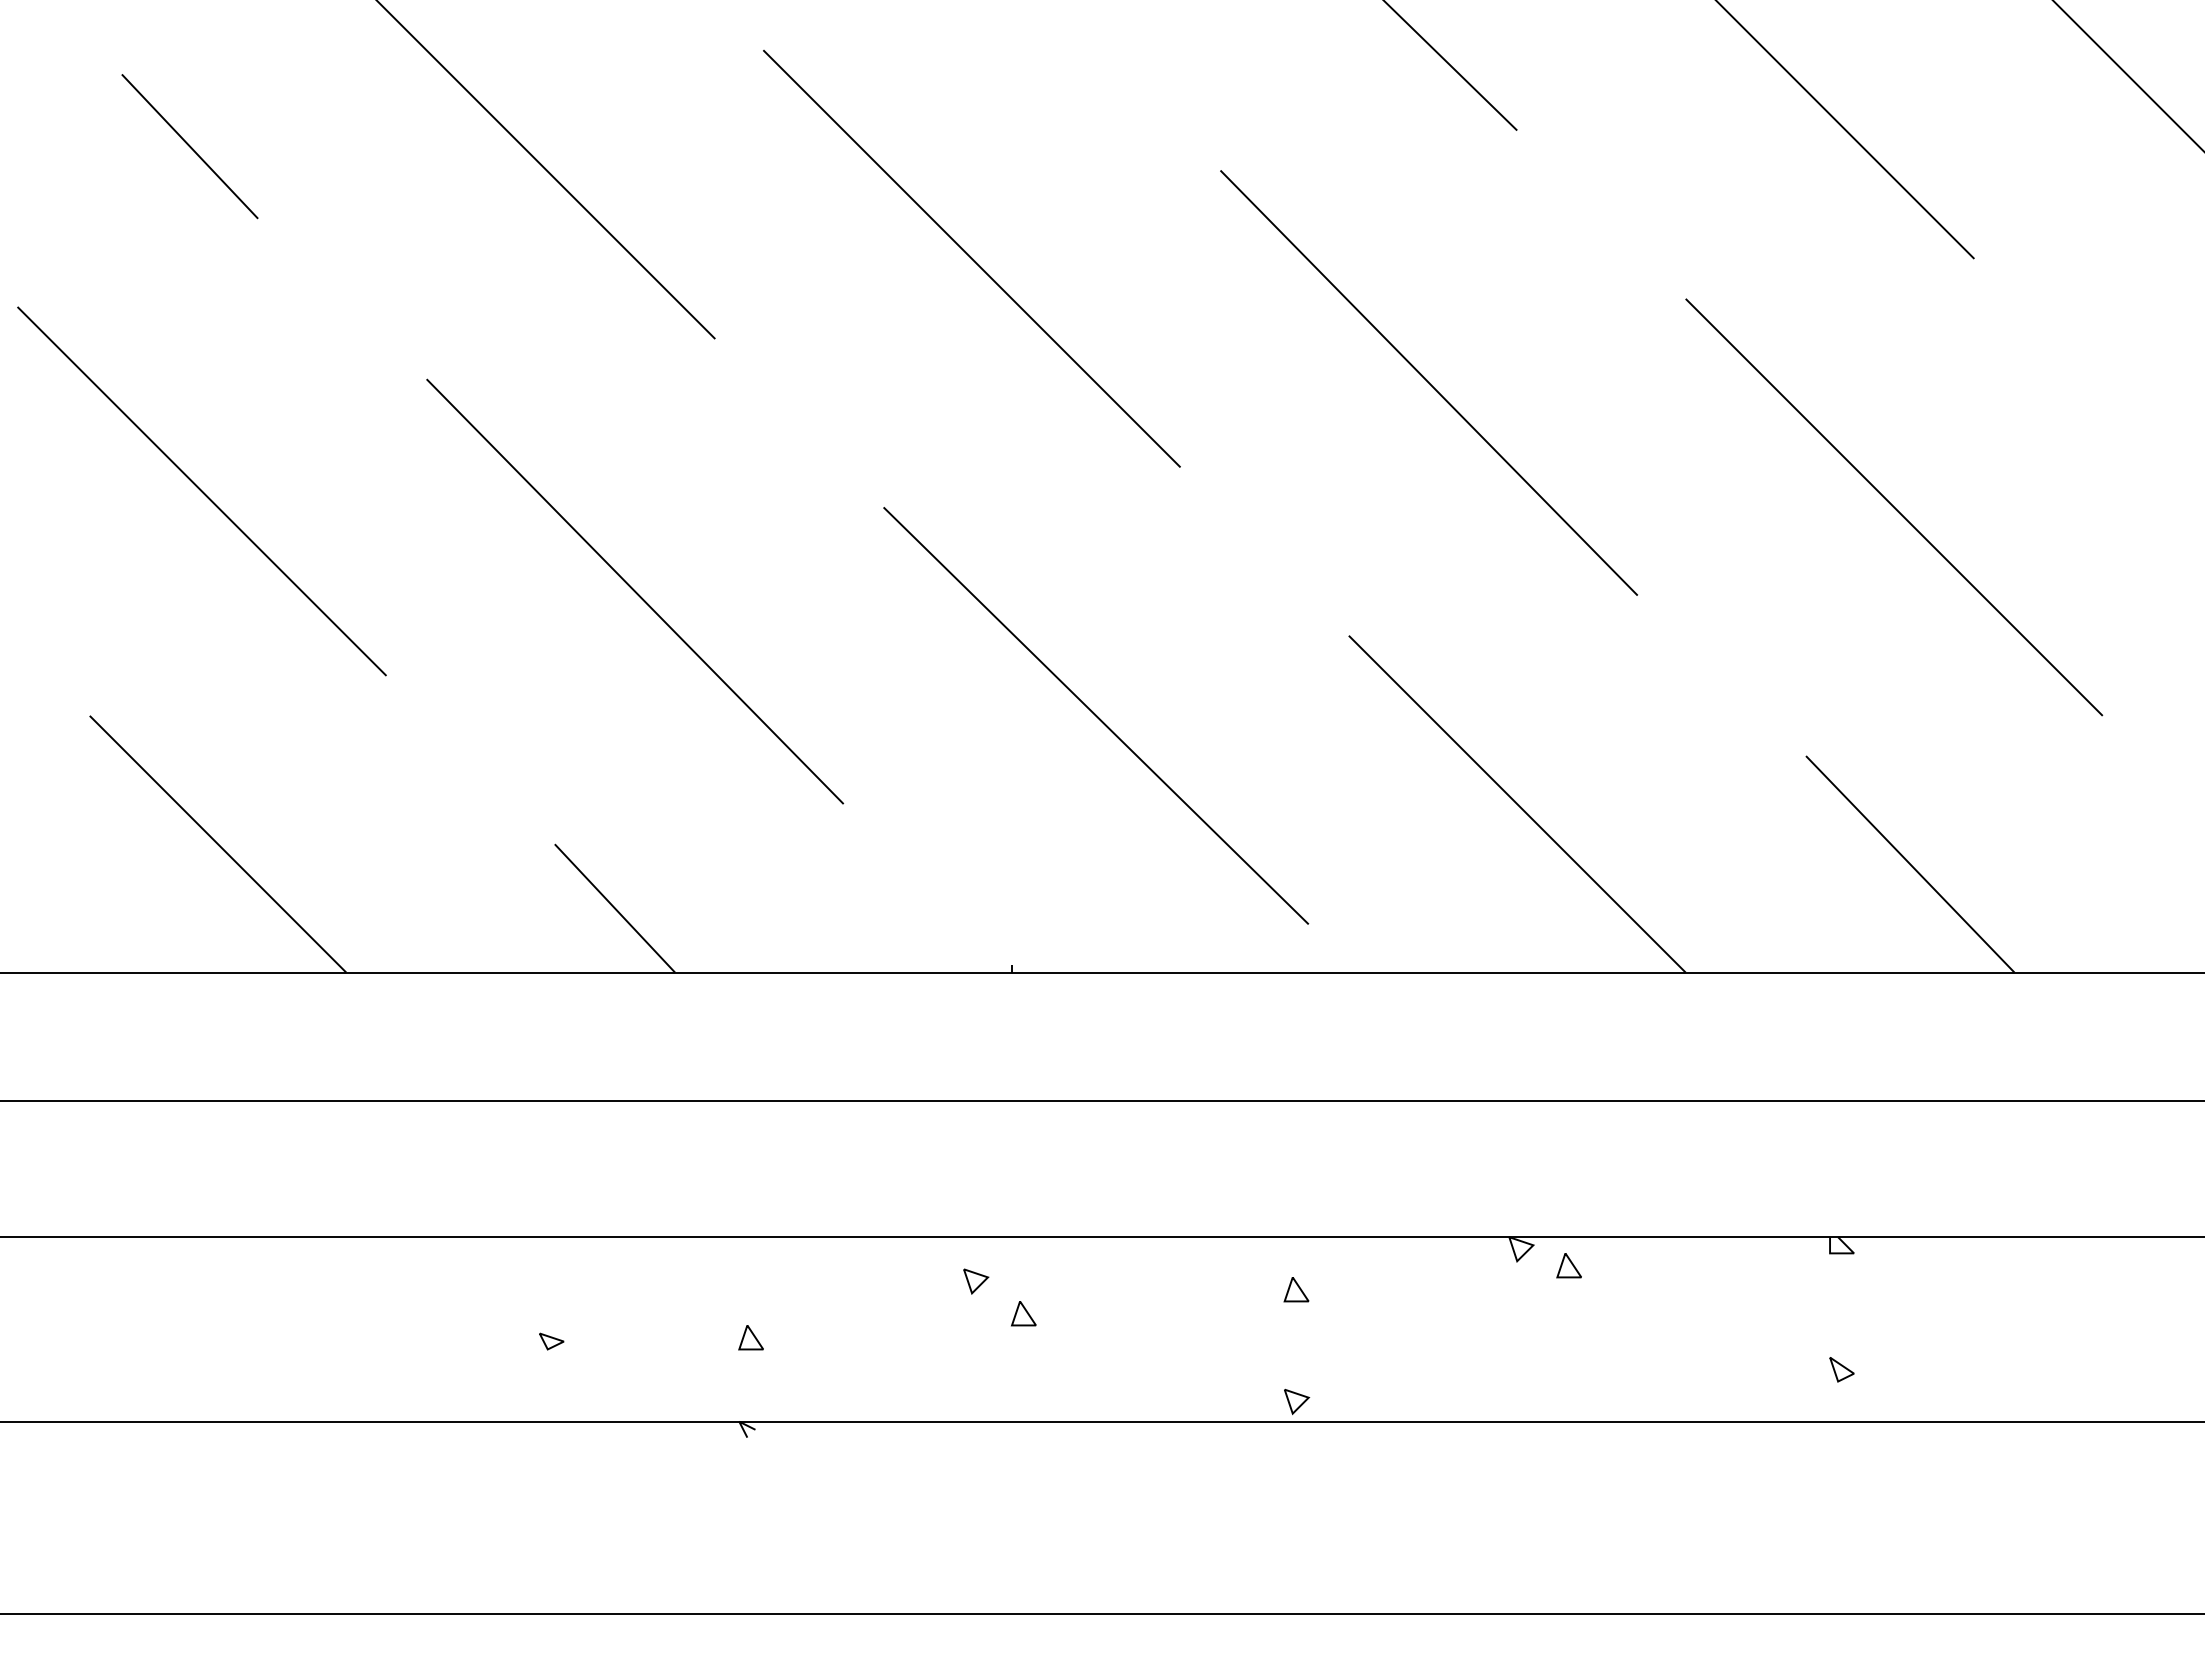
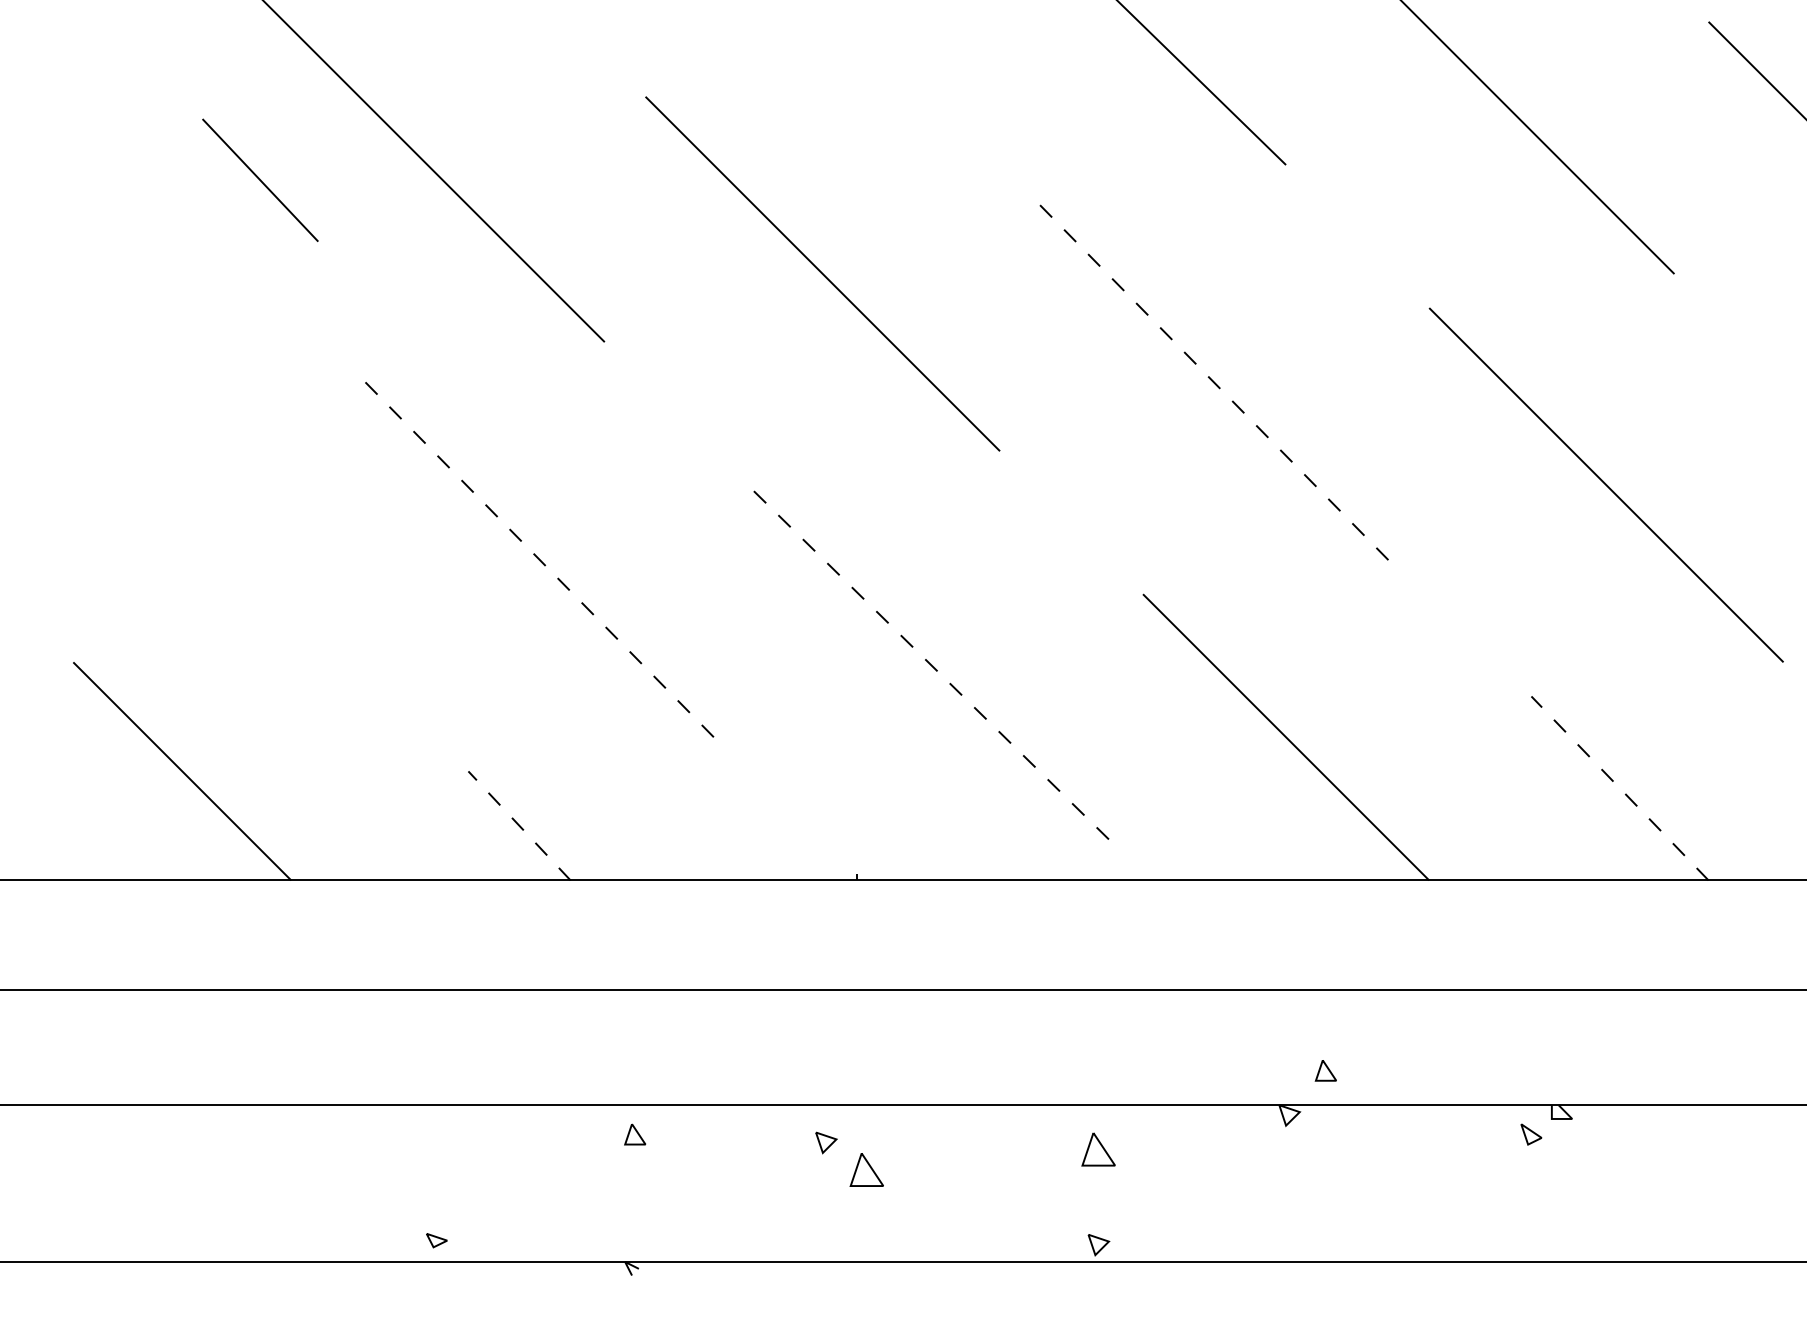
line: (189, 146) -> (259, 180), moved
line: (1429, 383) -> (1211, 379), solid -> dashed
line: (201, 491) -> (168, 471), removed
line: (635, 591) -> (536, 556), solid -> dashed
line: (1096, 715) -> (928, 662), solid -> dashed
line: (1909, 863) -> (1619, 787), solid -> dashed
line: (614, 908) -> (519, 825), solid -> dashed
part: (1568, 1265) -> (1325, 1070), moved
part: (1296, 1289) -> (1098, 1149), size x1.6
part: (1023, 1313) -> (866, 1170), size x1.6
part: (750, 1337) -> (634, 1134), moved
part: (551, 1341) -> (436, 1240), moved
part: (1841, 1369) -> (1530, 1134), moved

